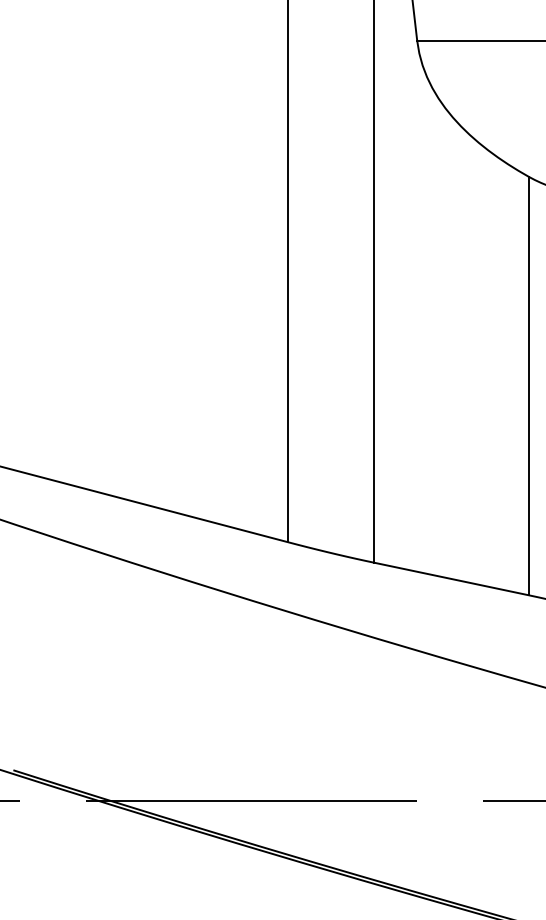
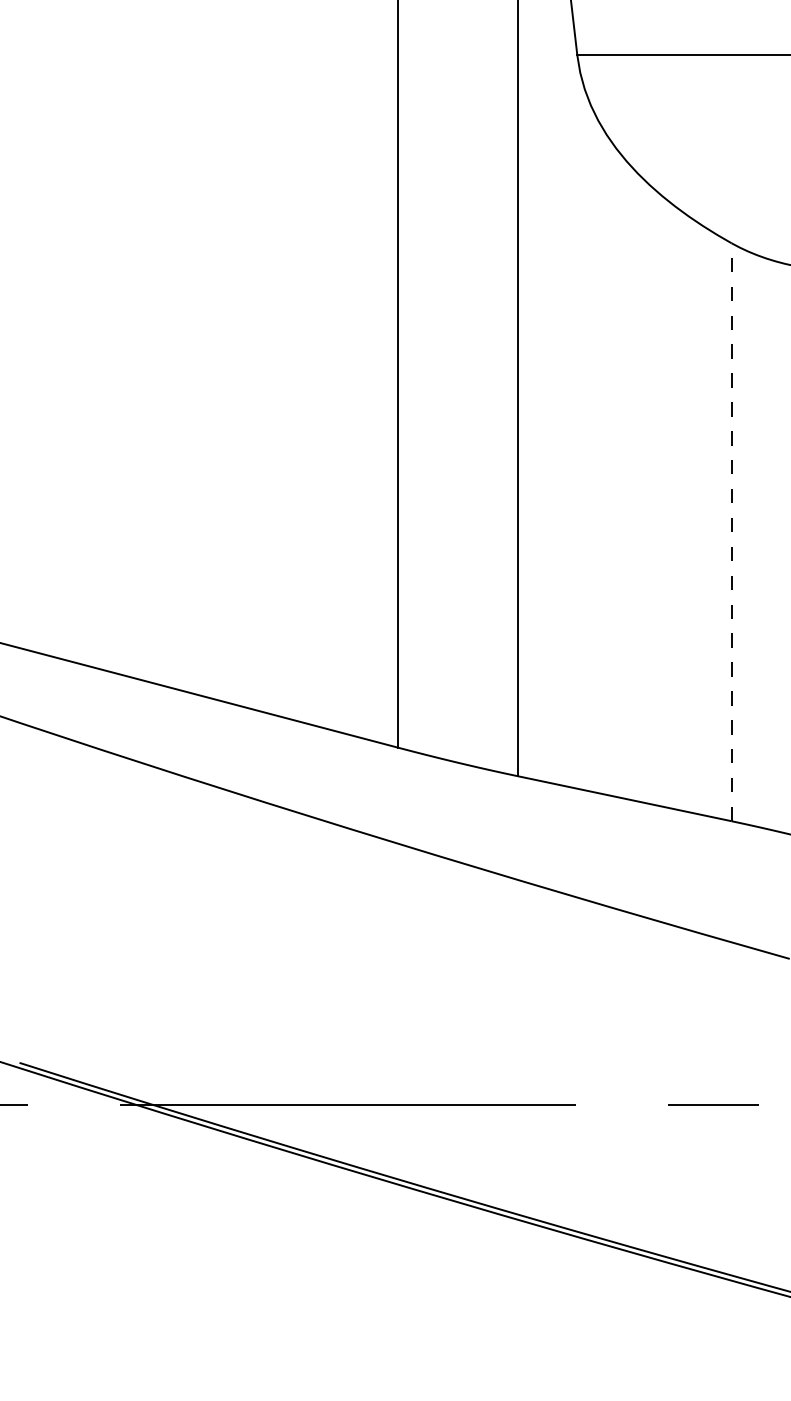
line: (528, 386) -> (731, 532), solid -> dashed

